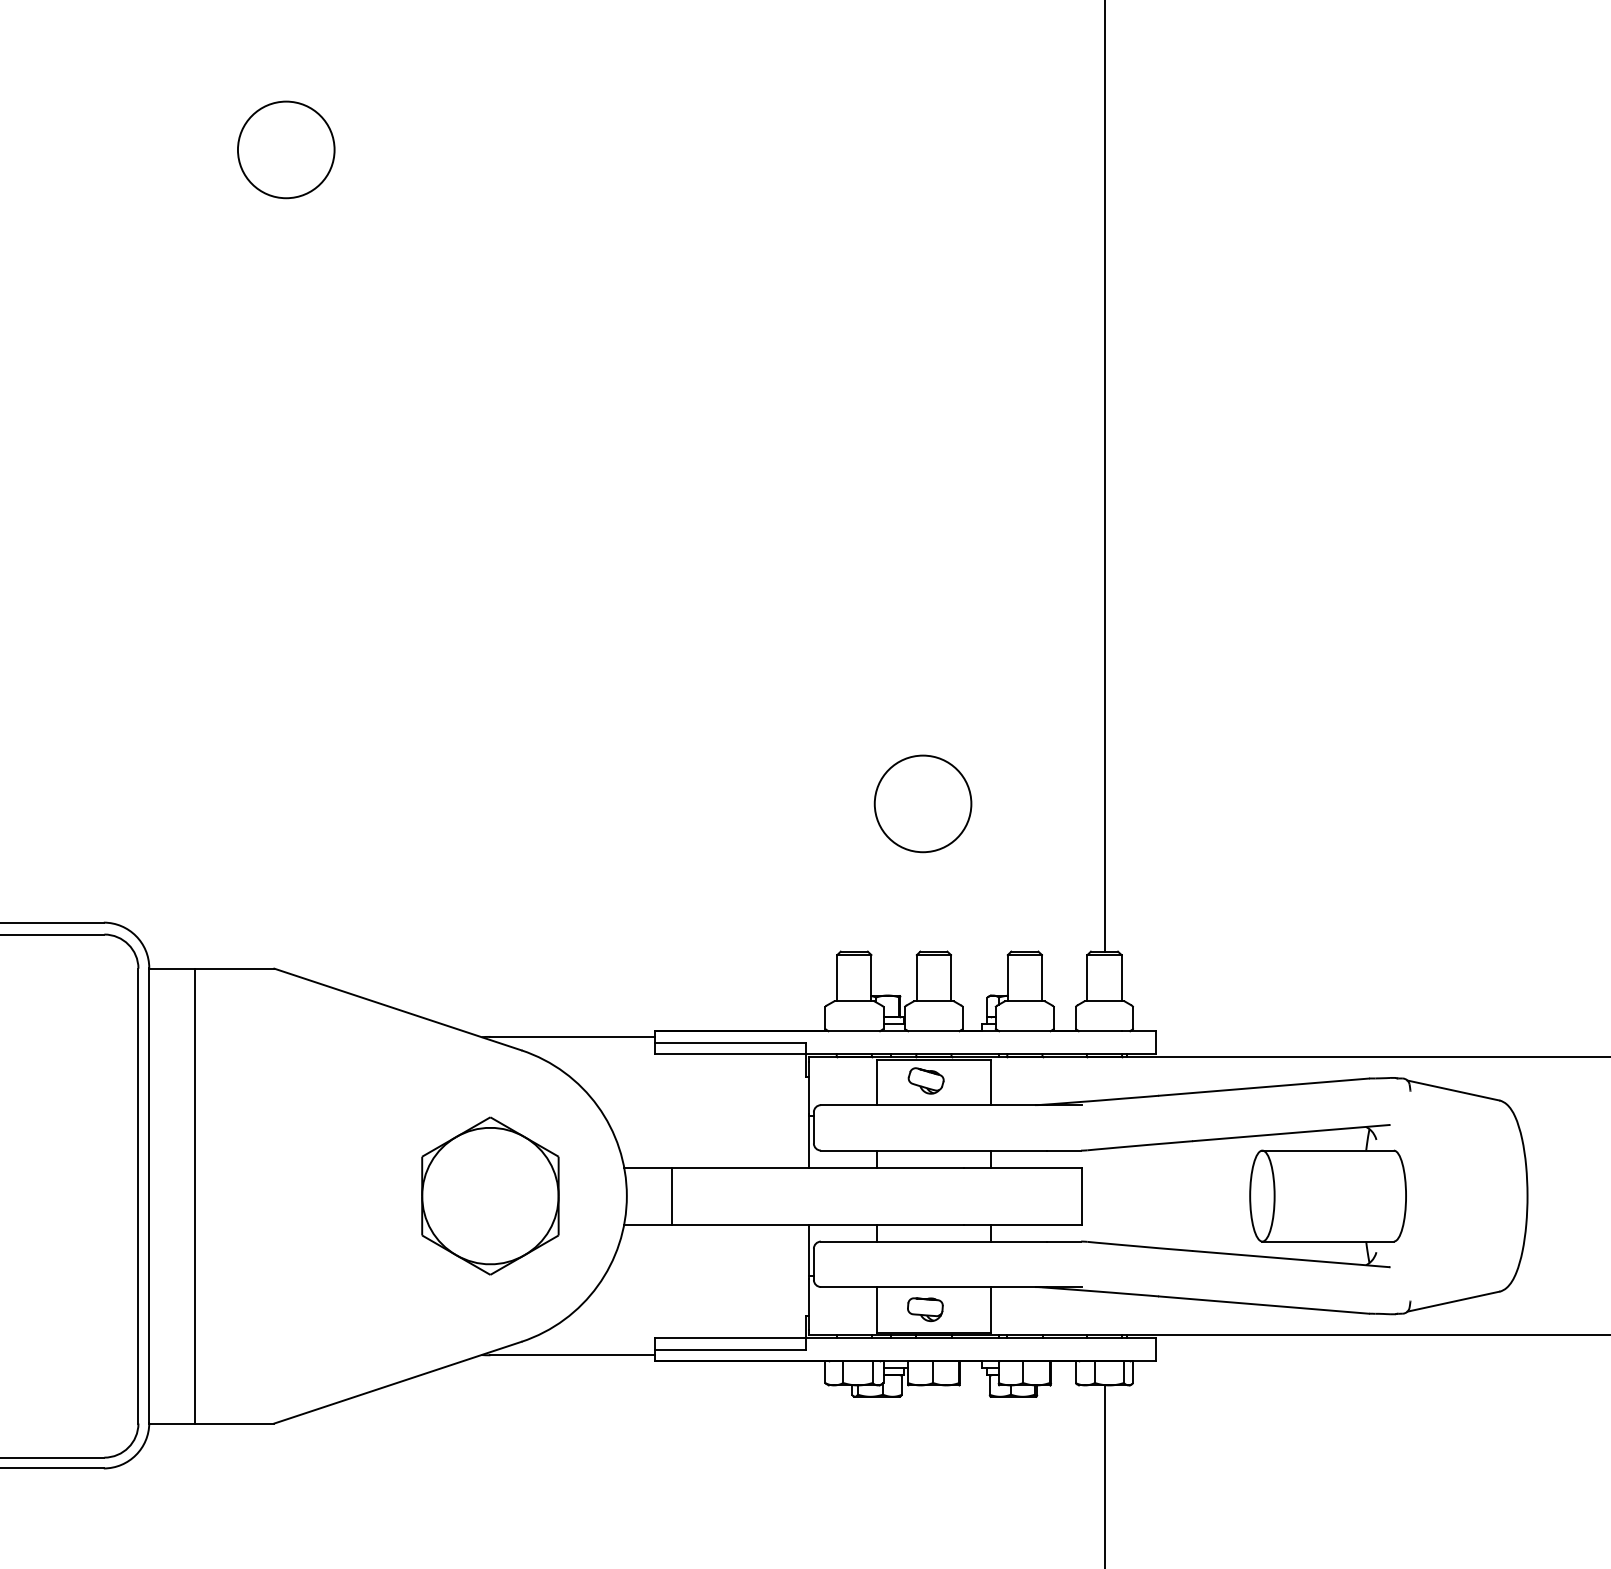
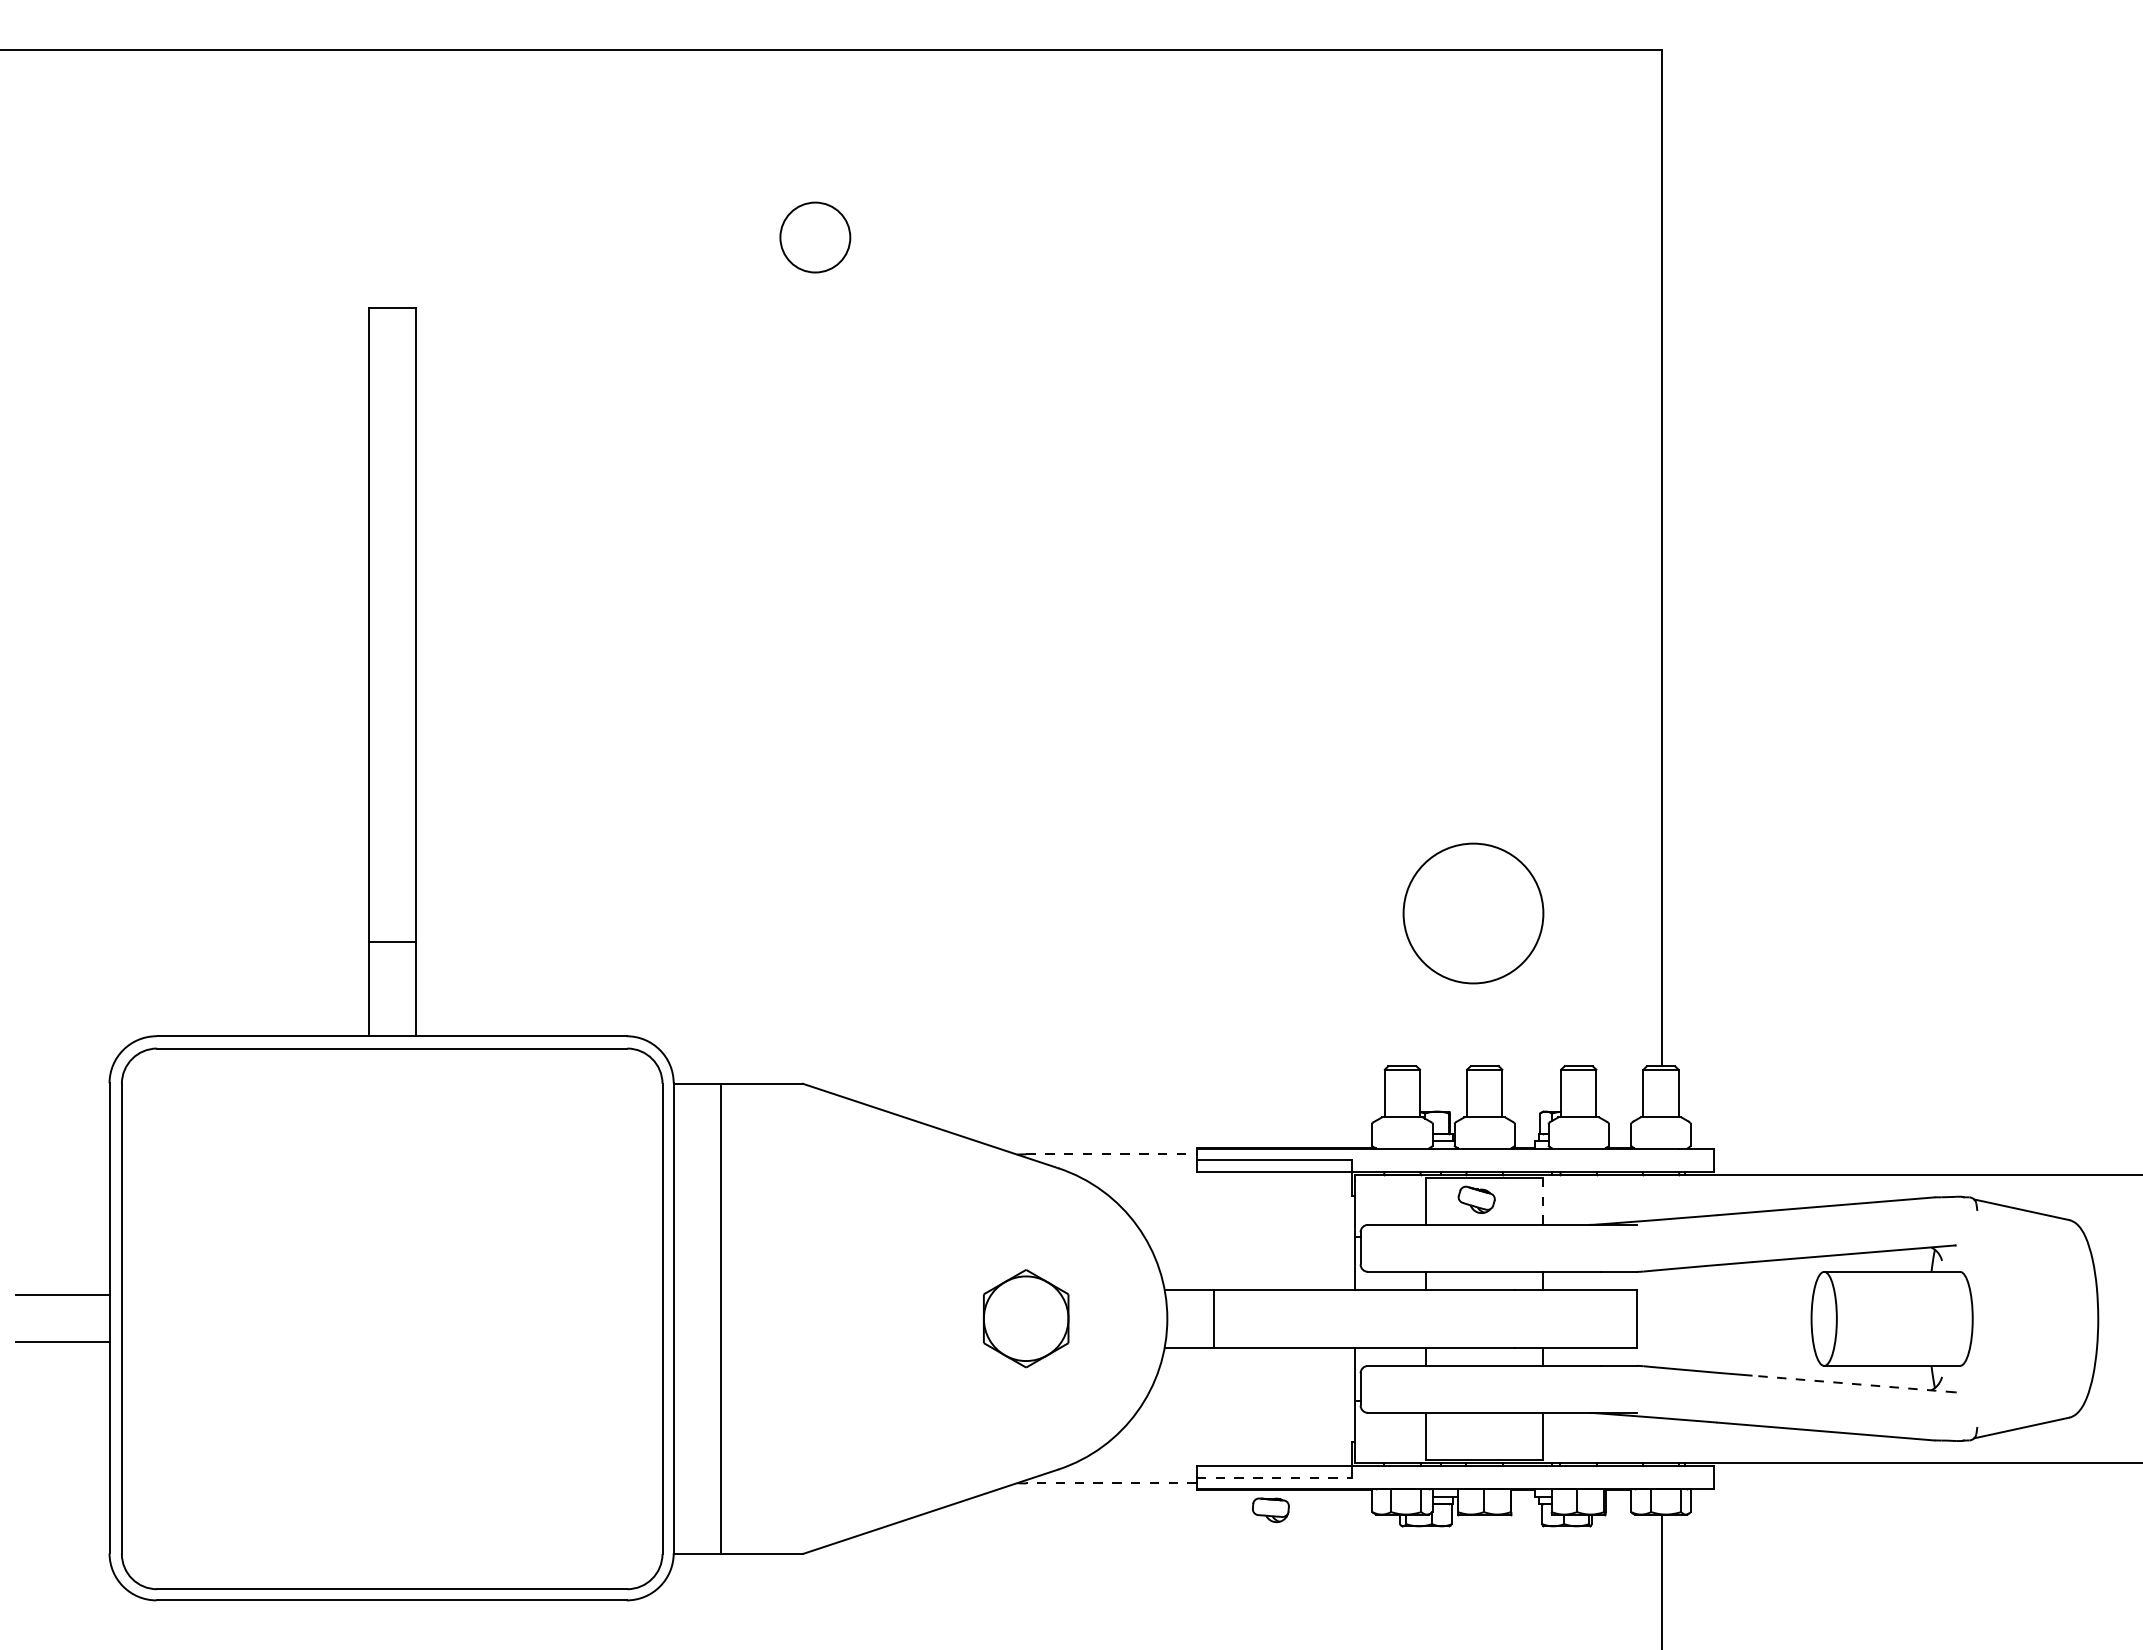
circle: (286, 149) -> (815, 237), size x0.7
circle: (923, 803) -> (1473, 913), size x1.4
line: (573, 1037) -> (1112, 1154), solid -> dashed
line: (990, 1082) -> (1543, 1201), solid -> dashed
part: (489, 1195) -> (1025, 1318), size x0.6
line: (1290, 1259) -> (1853, 1384), solid -> dashed
part: (925, 1309) -> (1270, 1510), moved
line: (730, 1349) -> (1274, 1477), solid -> dashed
line: (572, 1355) -> (1111, 1483), solid -> dashed

